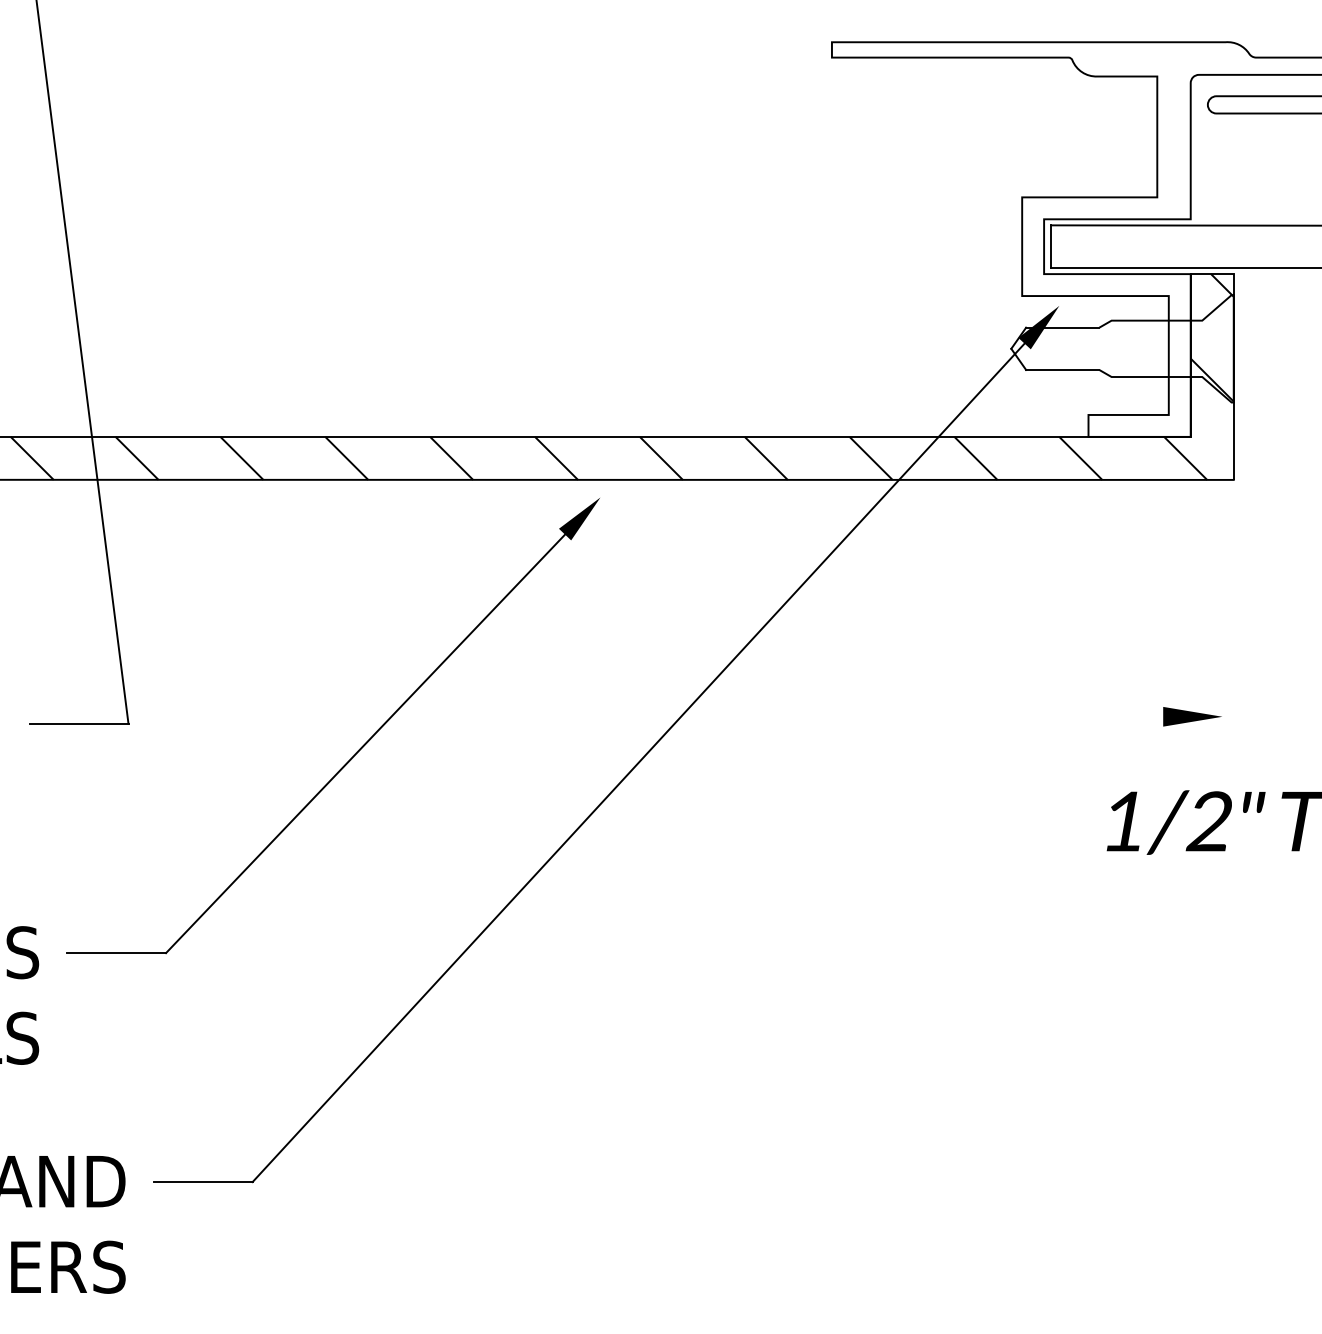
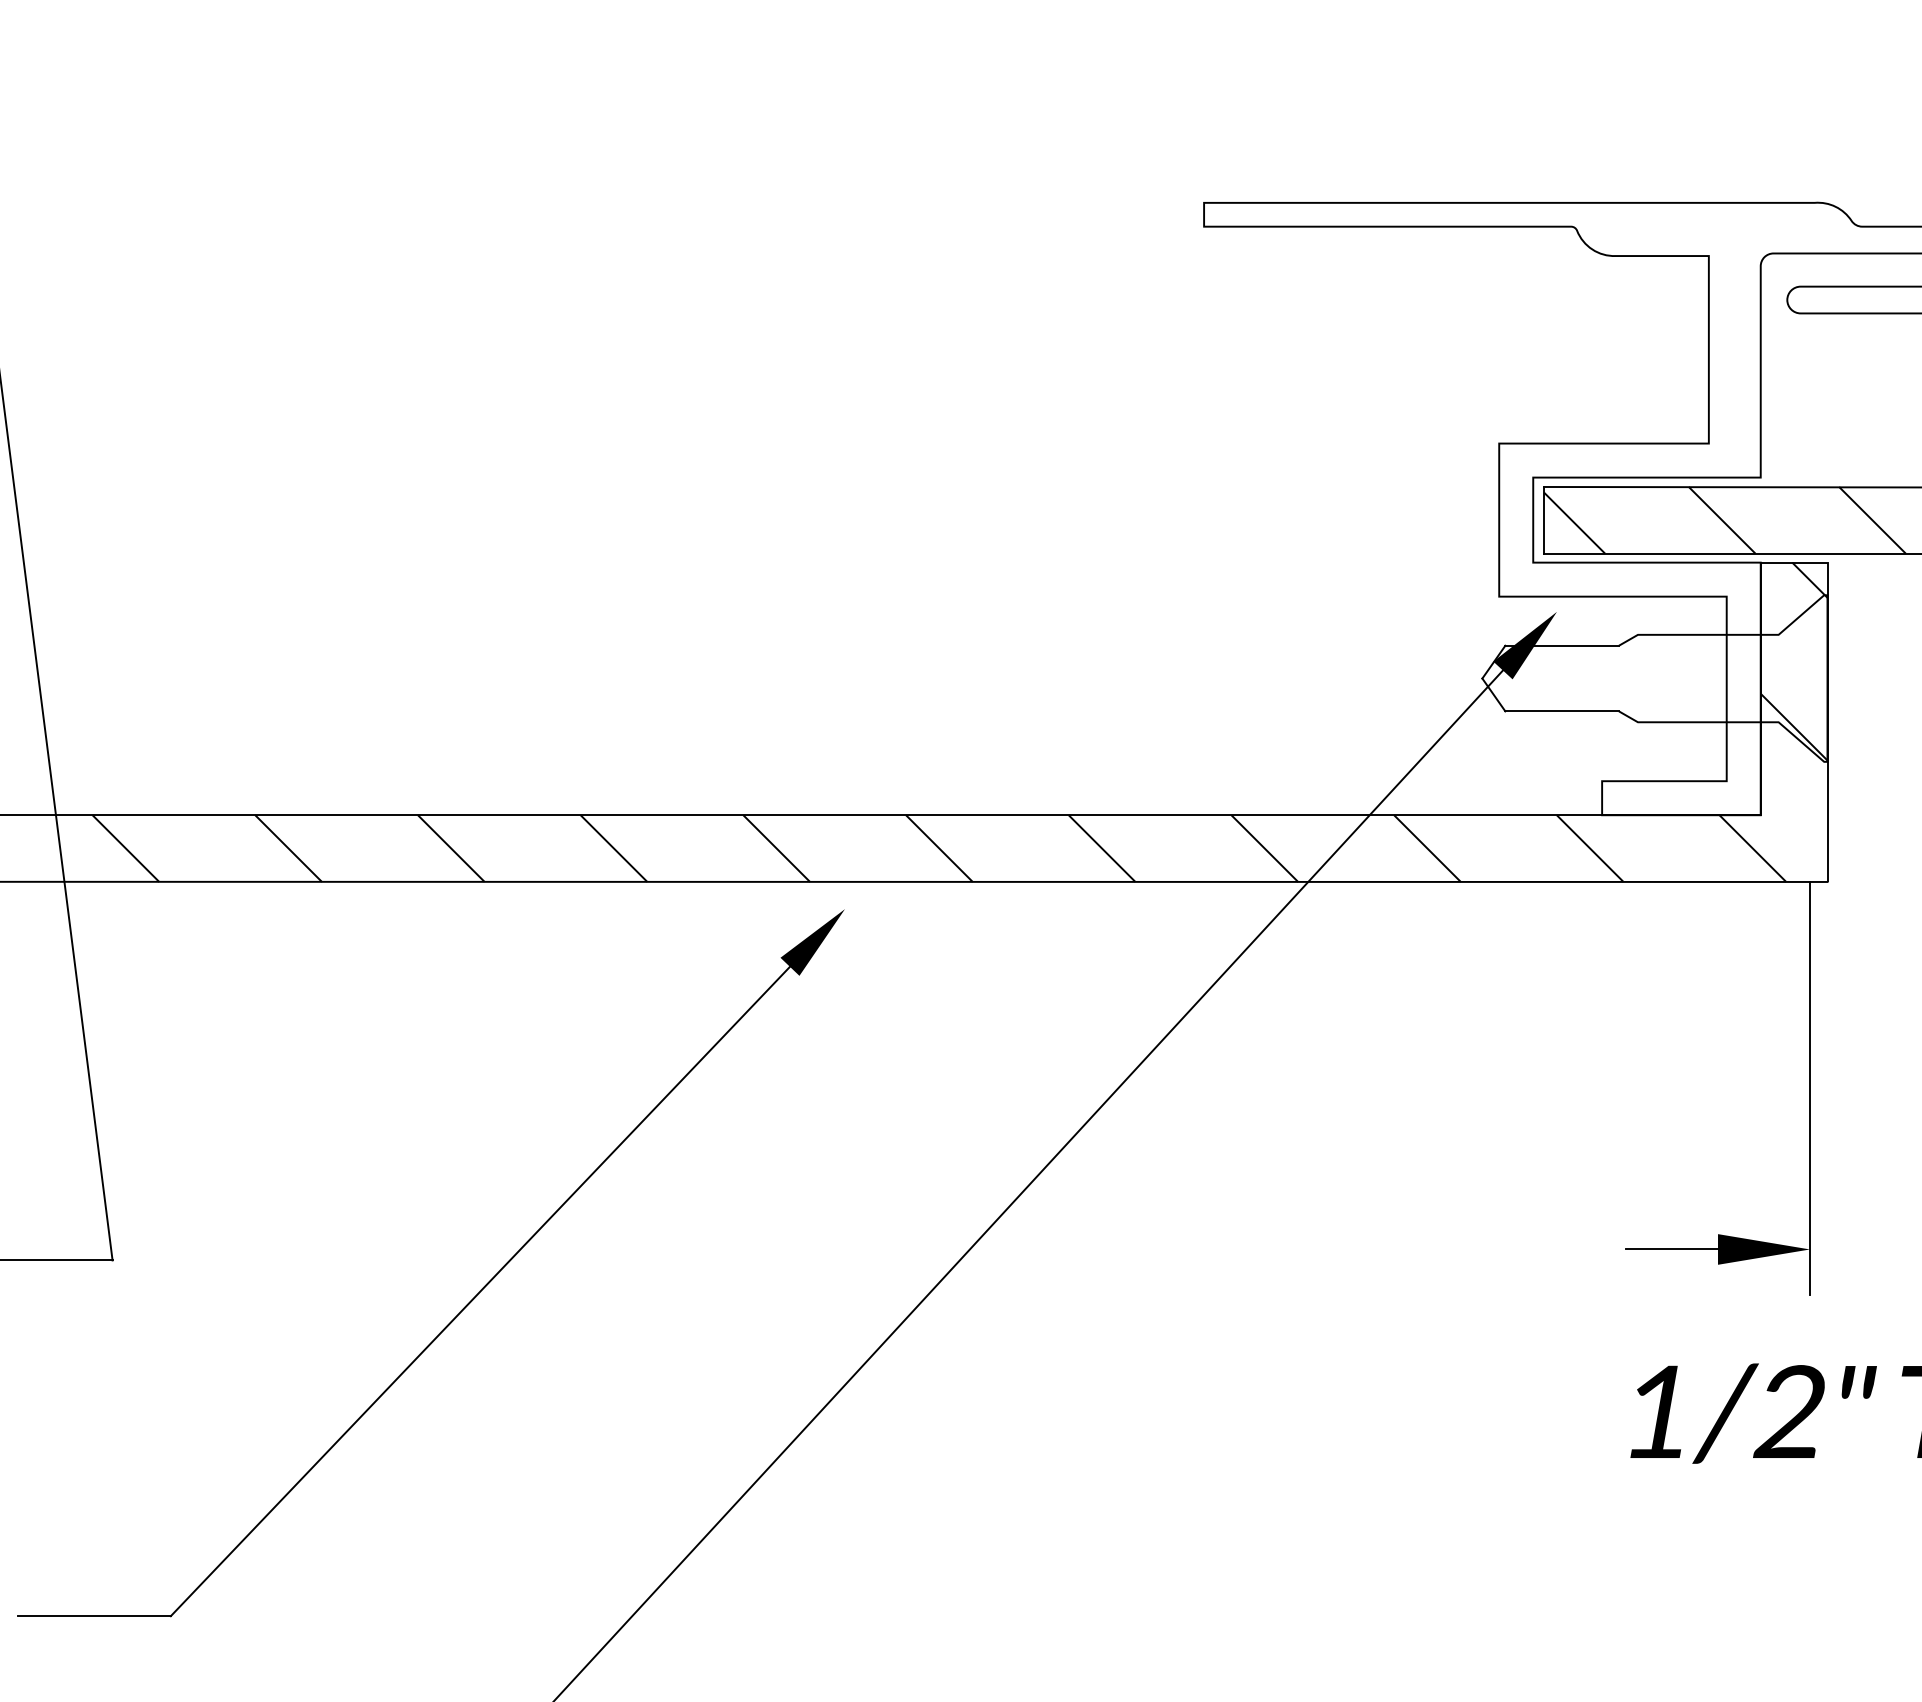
hatch: (1167, 246) -> (1724, 519), added
line: (1222, 612) -> (1810, 1087), added
line: (1133, 716) -> (1671, 1249), added

